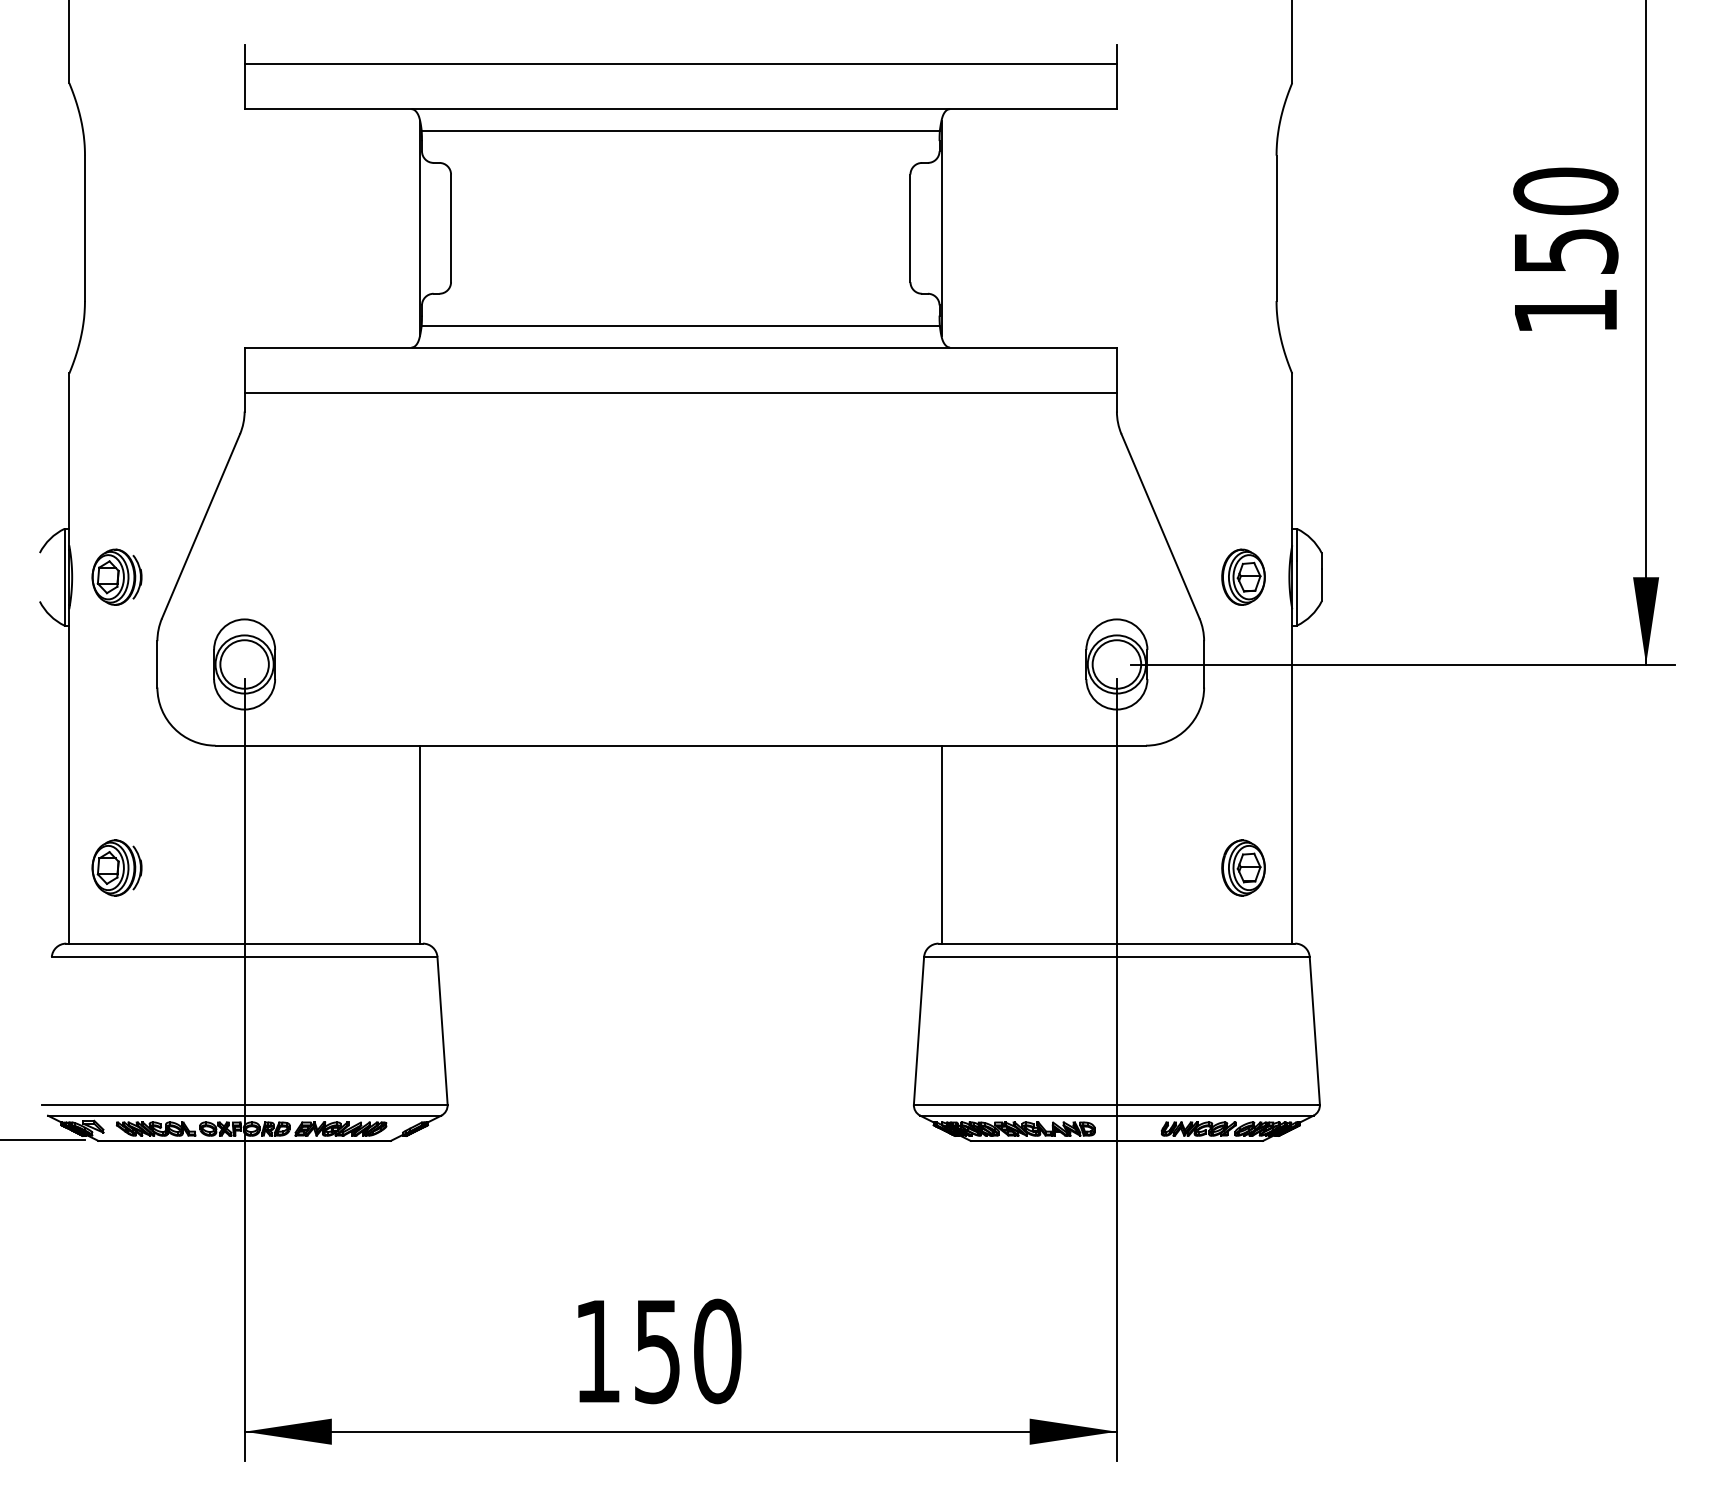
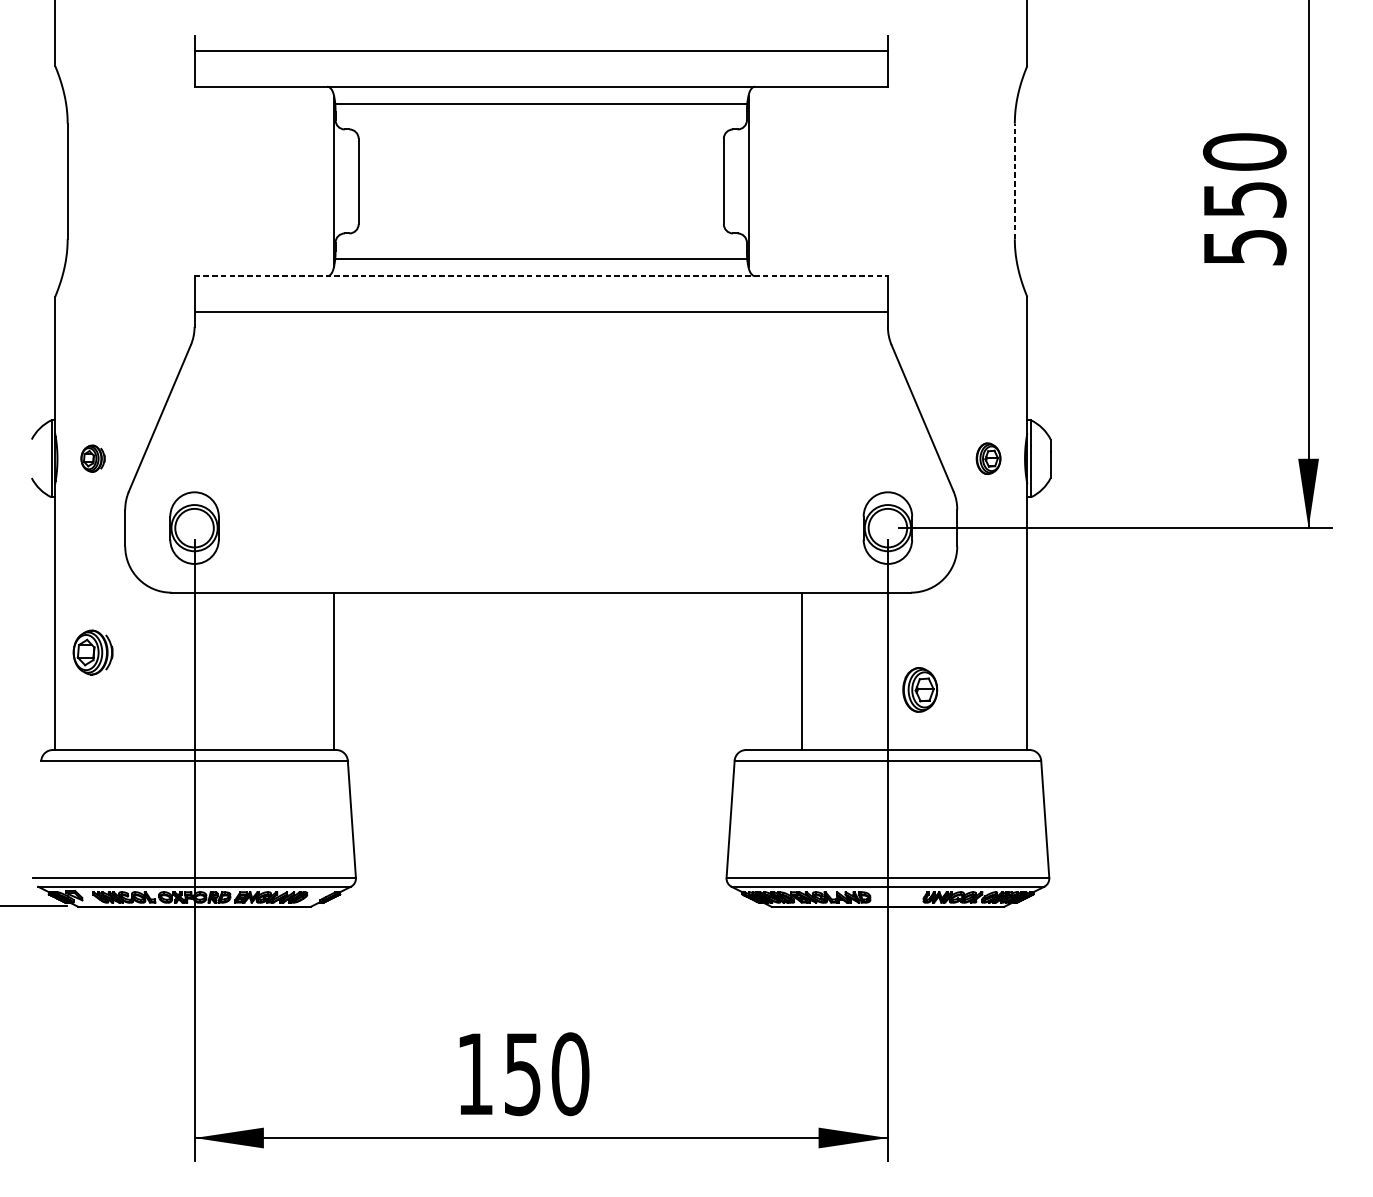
line: (1276, 228) -> (1014, 181), solid -> dashed
text: (1566, 311) -> (1245, 247), 150 -> 550
line: (681, 347) -> (541, 276), solid -> dashed
part: (116, 576) -> (92, 458), size x0.6
part: (1243, 576) -> (988, 458), size x0.7
line: (941, 844) -> (801, 671), moved
part: (116, 867) -> (92, 652), moved
part: (1243, 867) -> (920, 689), moved

